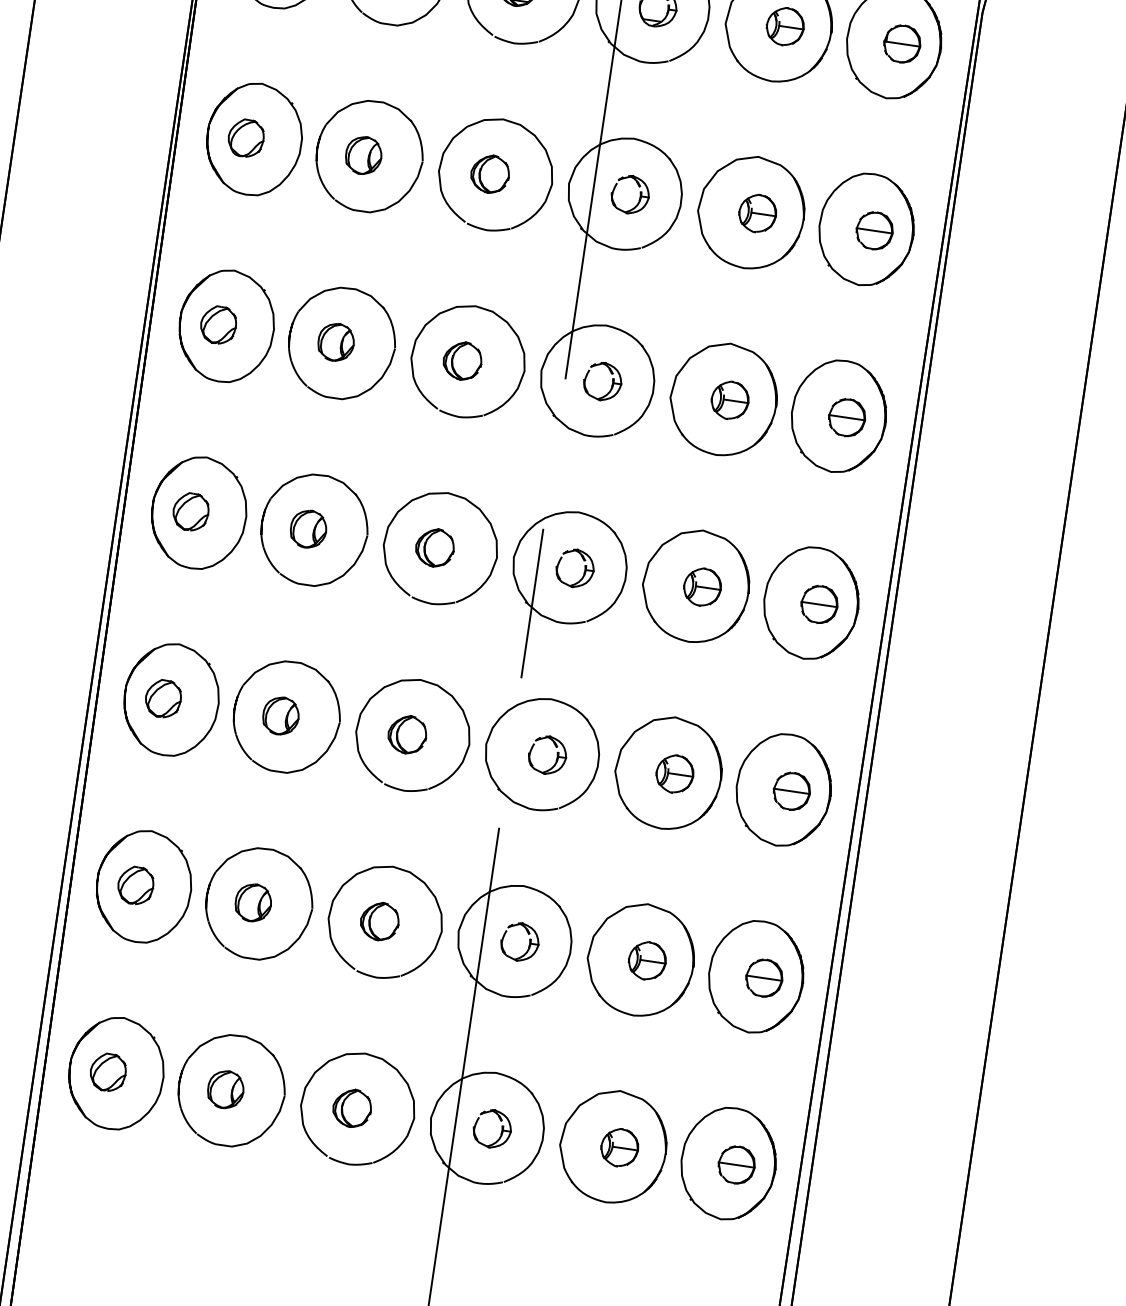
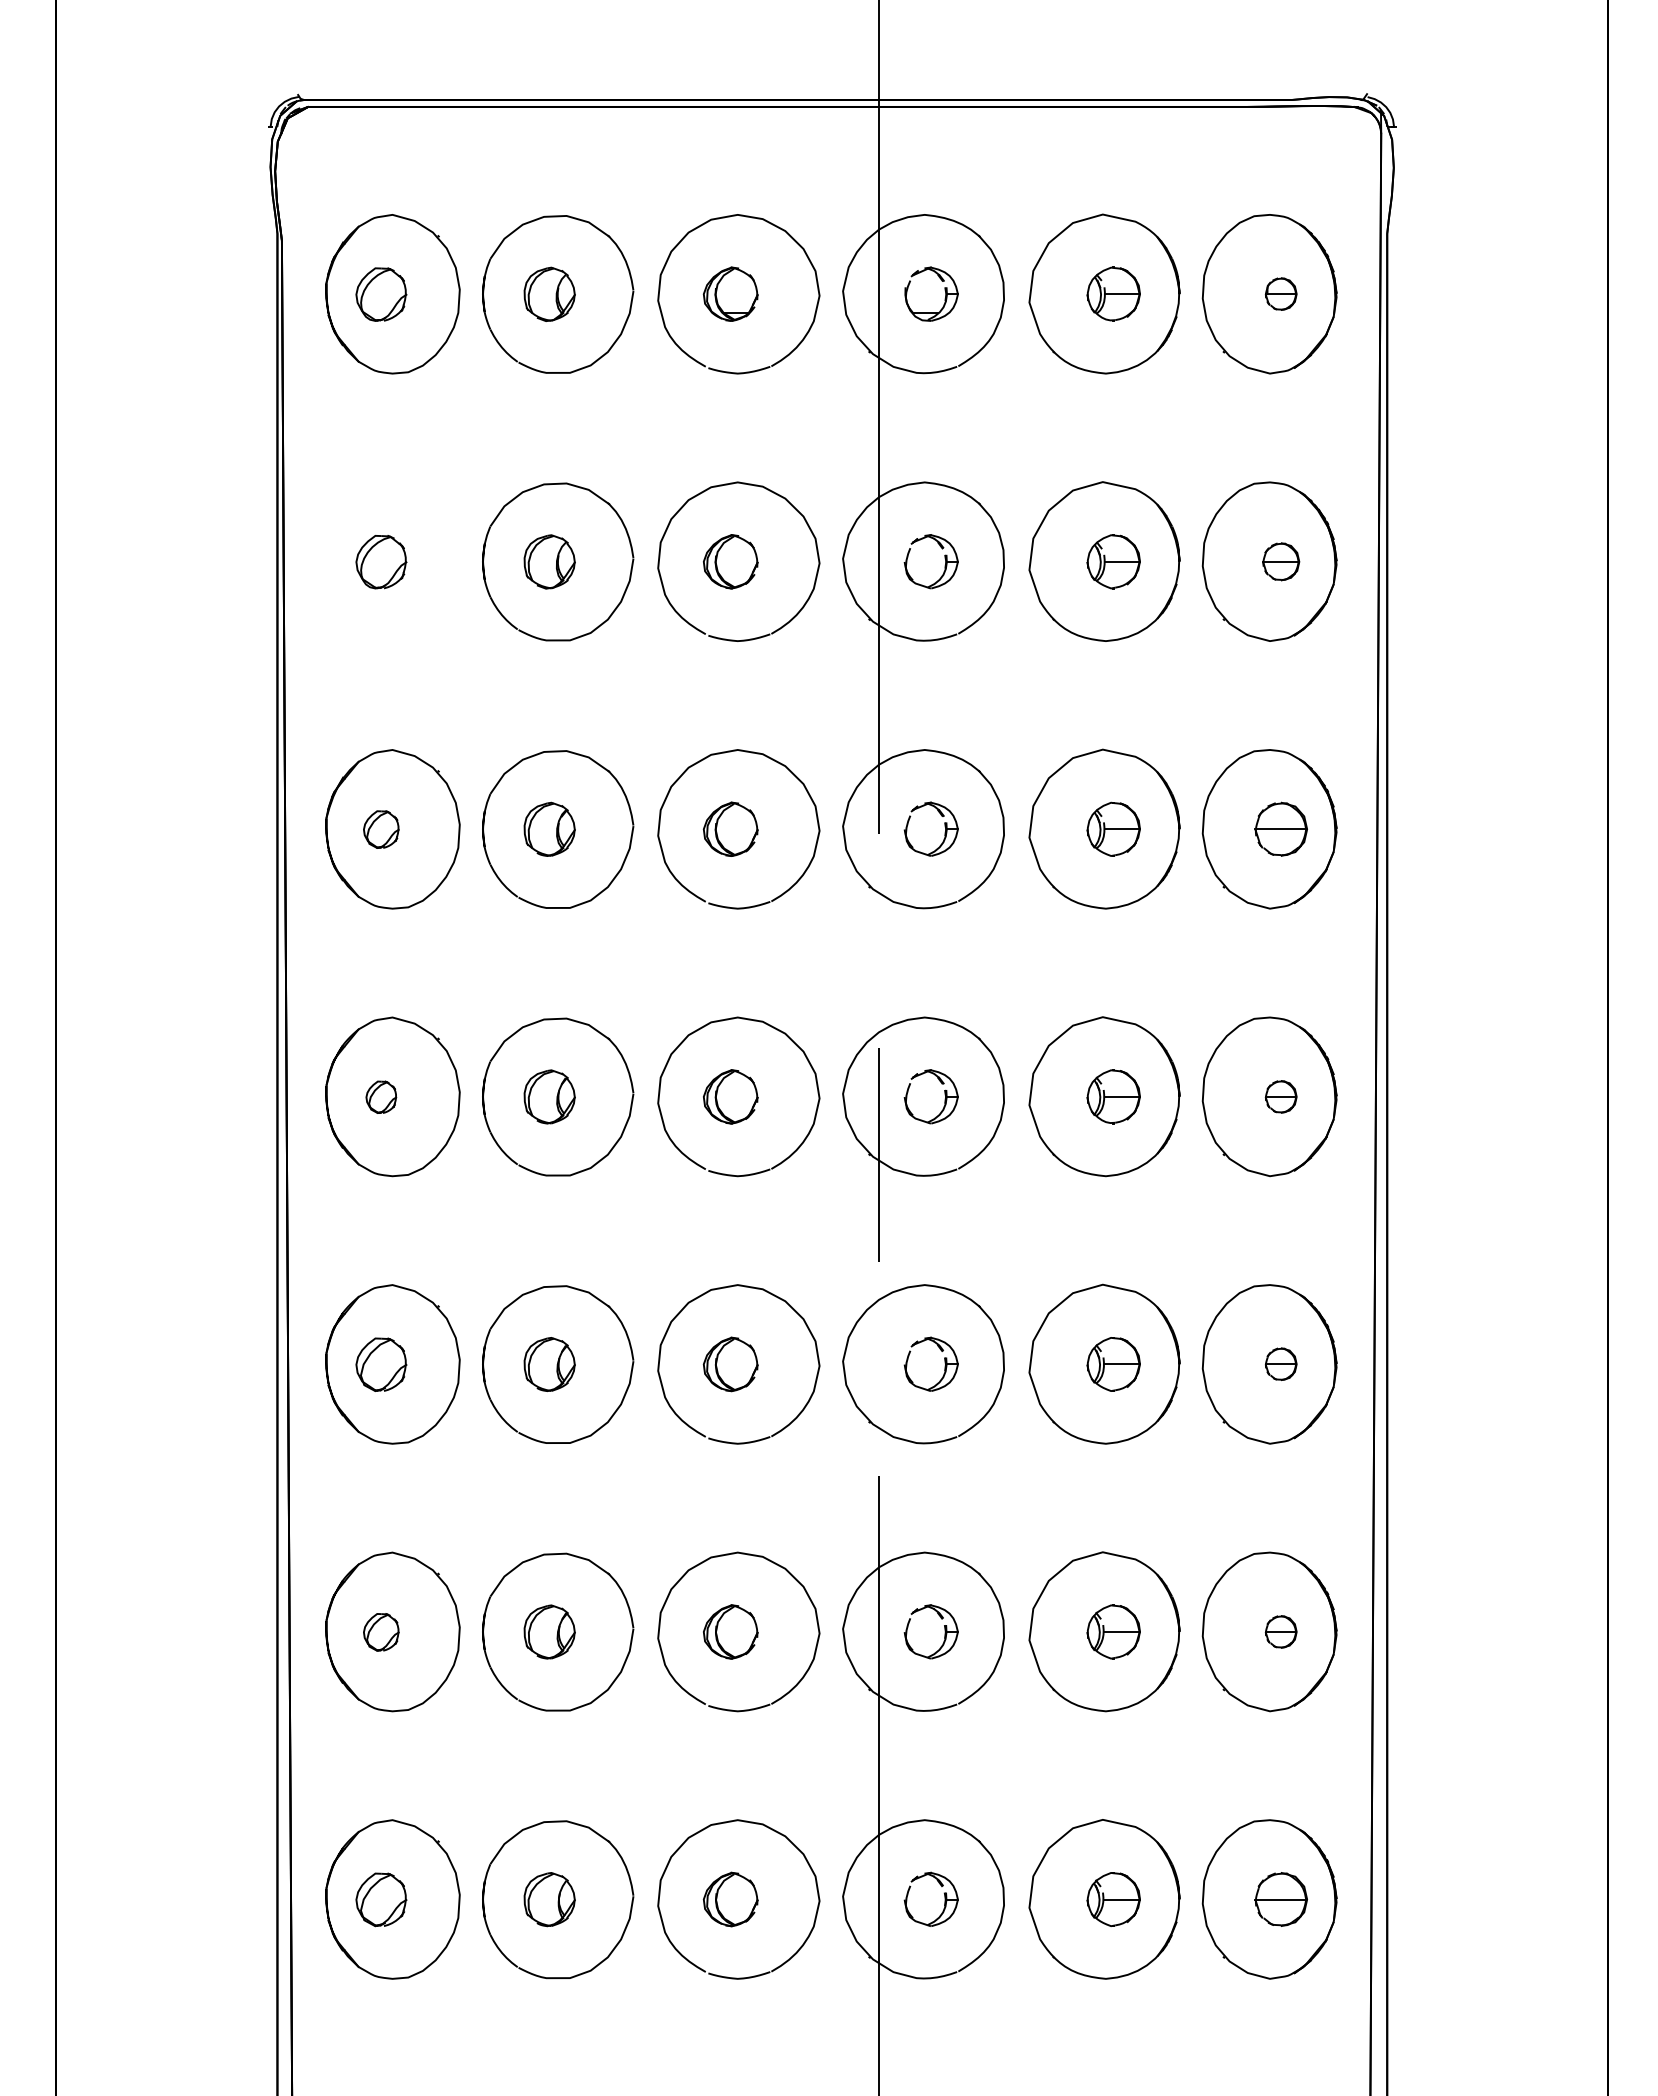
part: (901, 43) -> (1280, 293), size x0.6
part: (254, 139) -> (392, 561), removed
part: (874, 230) -> (1280, 561), size x0.7
part: (218, 325) -> (381, 829), size x0.7
part: (191, 512) -> (381, 1097), size x0.6
part: (819, 604) -> (1280, 1096), size x0.6
part: (791, 790) -> (1280, 1363), size x0.6
part: (135, 885) -> (381, 1632), size x0.7
part: (763, 977) -> (1280, 1631), size x0.6

